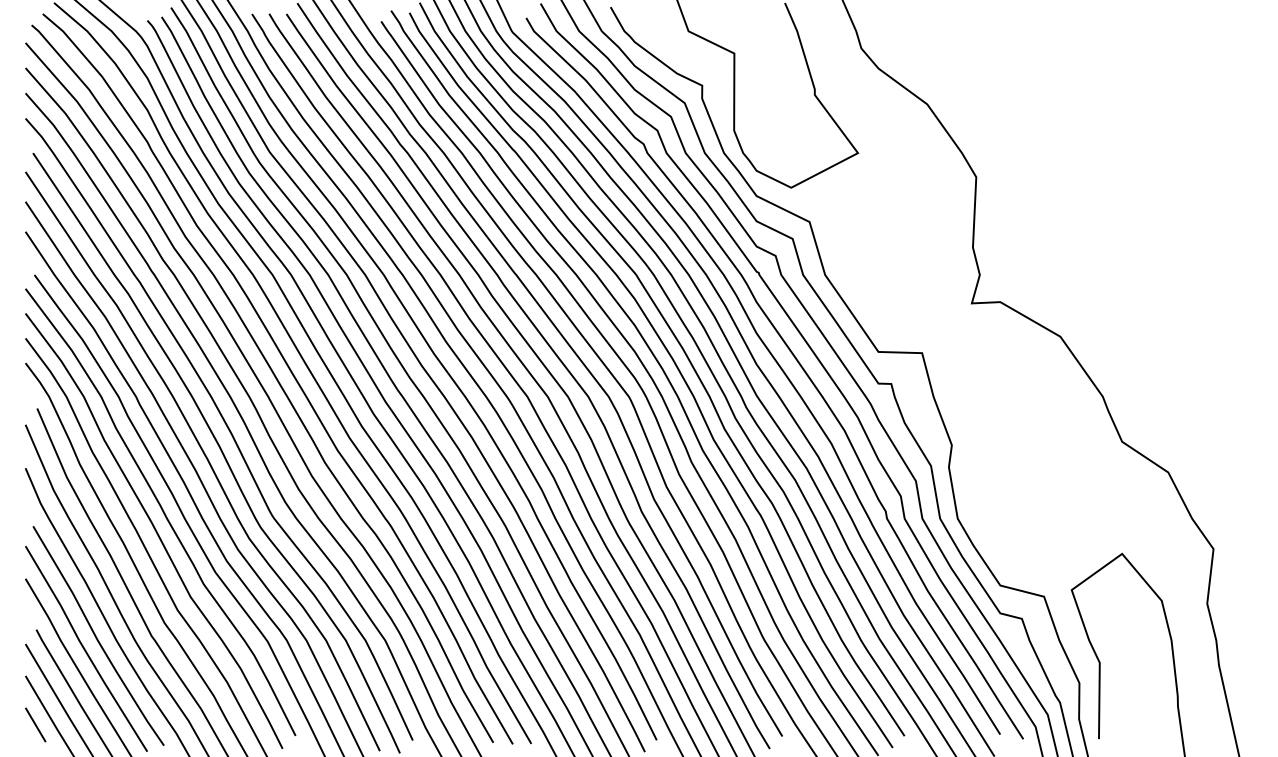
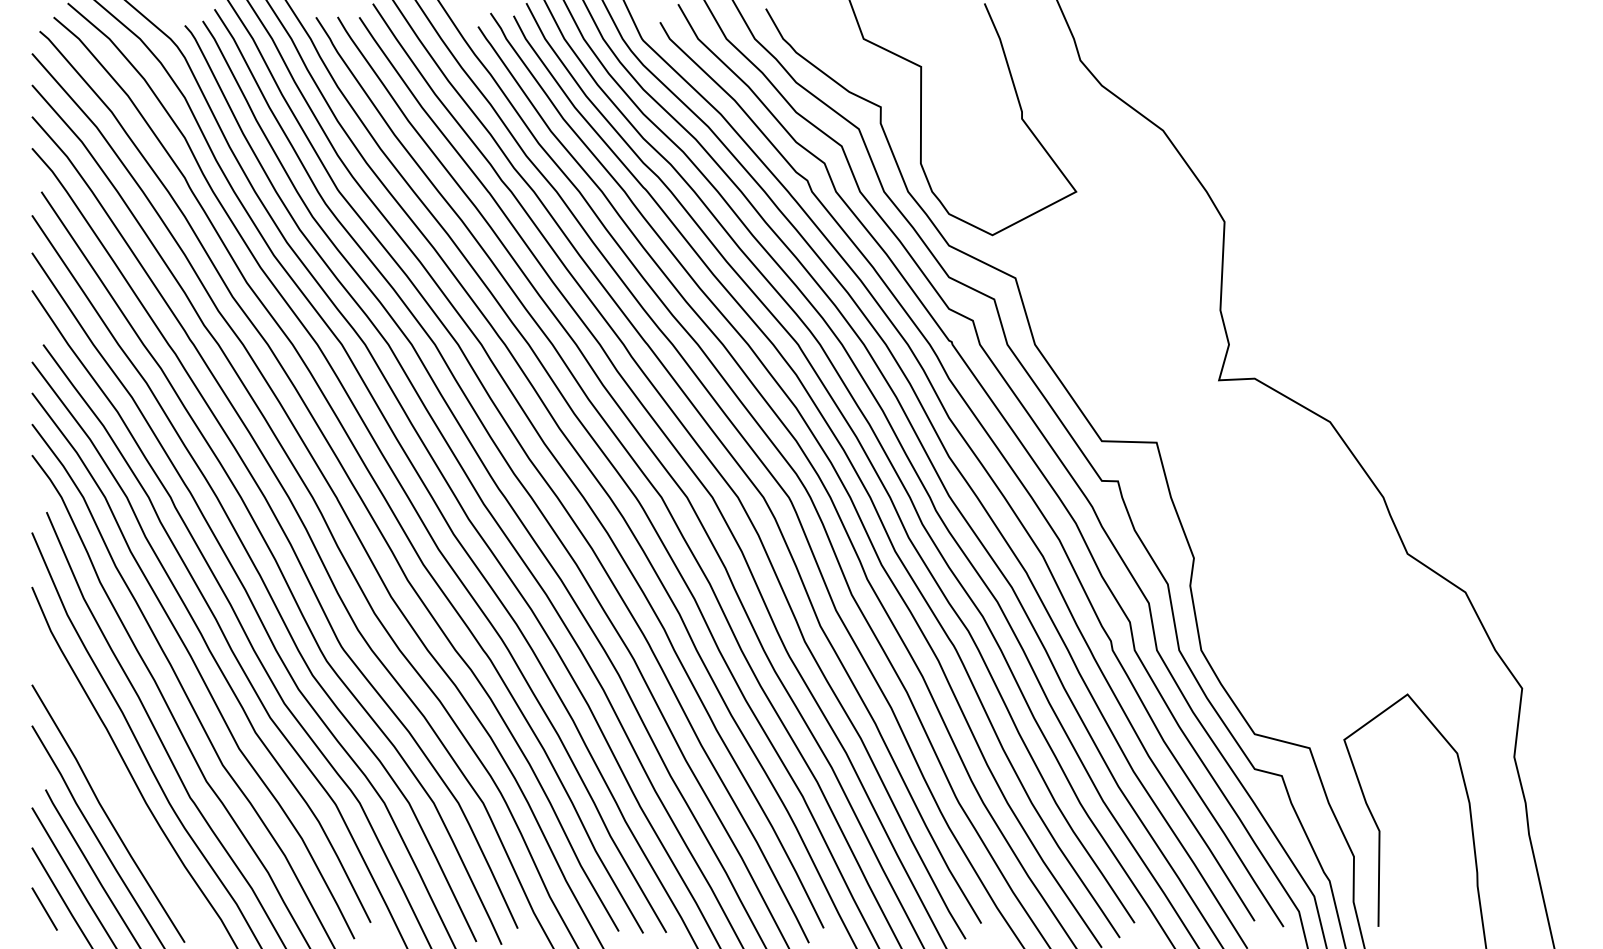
curve: (96, 636) -> (121, 798), removed

